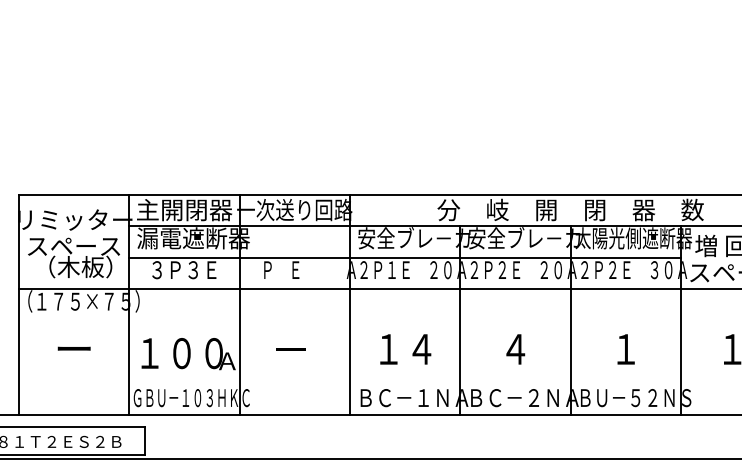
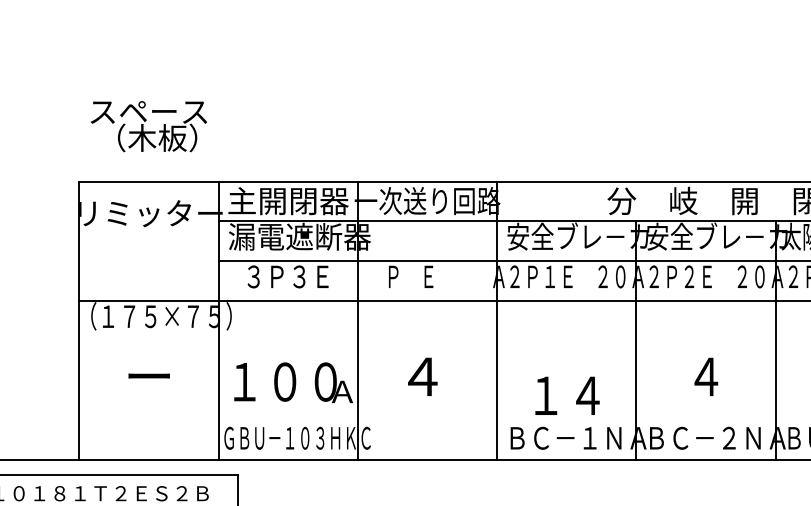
text: (73, 257) -> (148, 125), moved
text: (290, 349) -> (422, 377), － -> ４
text: (405, 349) -> (567, 395), moved

